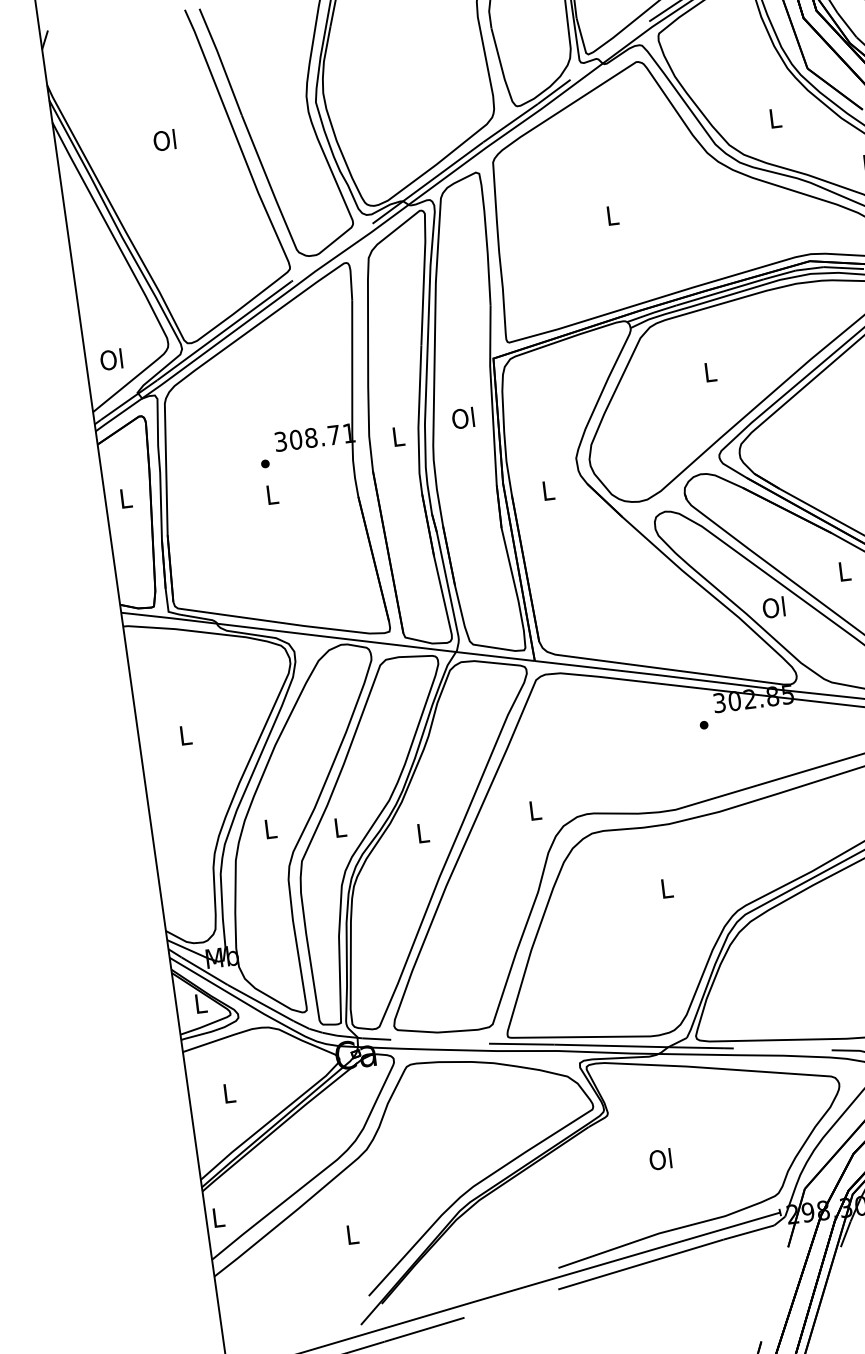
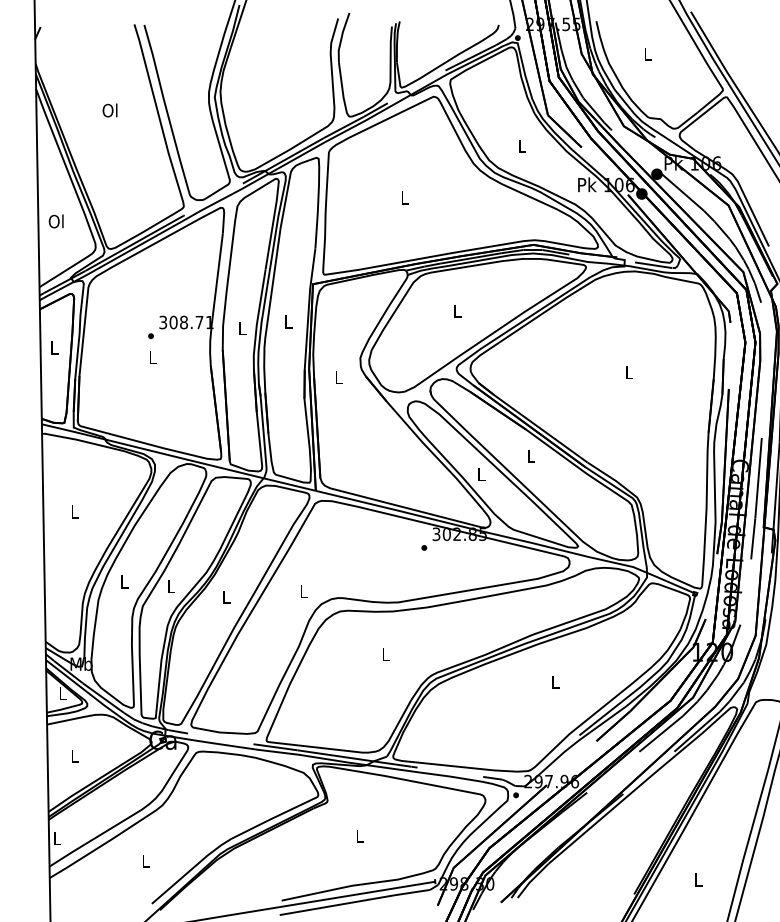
text: (110, 359) -> (55, 221), moved
text: (462, 417) -> (287, 321), Ol -> L
text: (773, 607) -> (480, 474), Ol -> L
text: (659, 1160) -> (358, 836), Ol -> L

